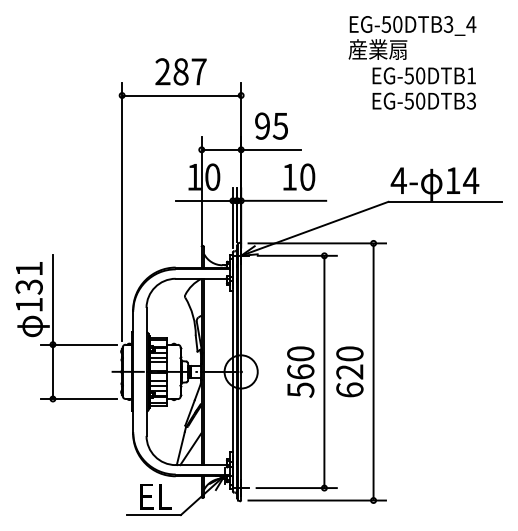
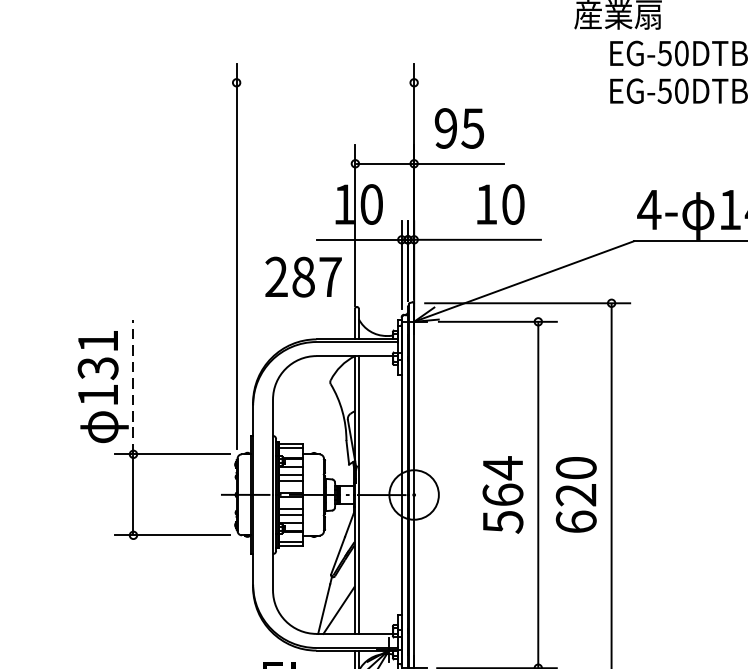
text: (180, 71) -> (302, 276), moved
line: (181, 95) -> (325, 82), removed
line: (52, 299) -> (132, 386), solid -> dashed
text: (300, 353) -> (502, 467), 560 -> 564

